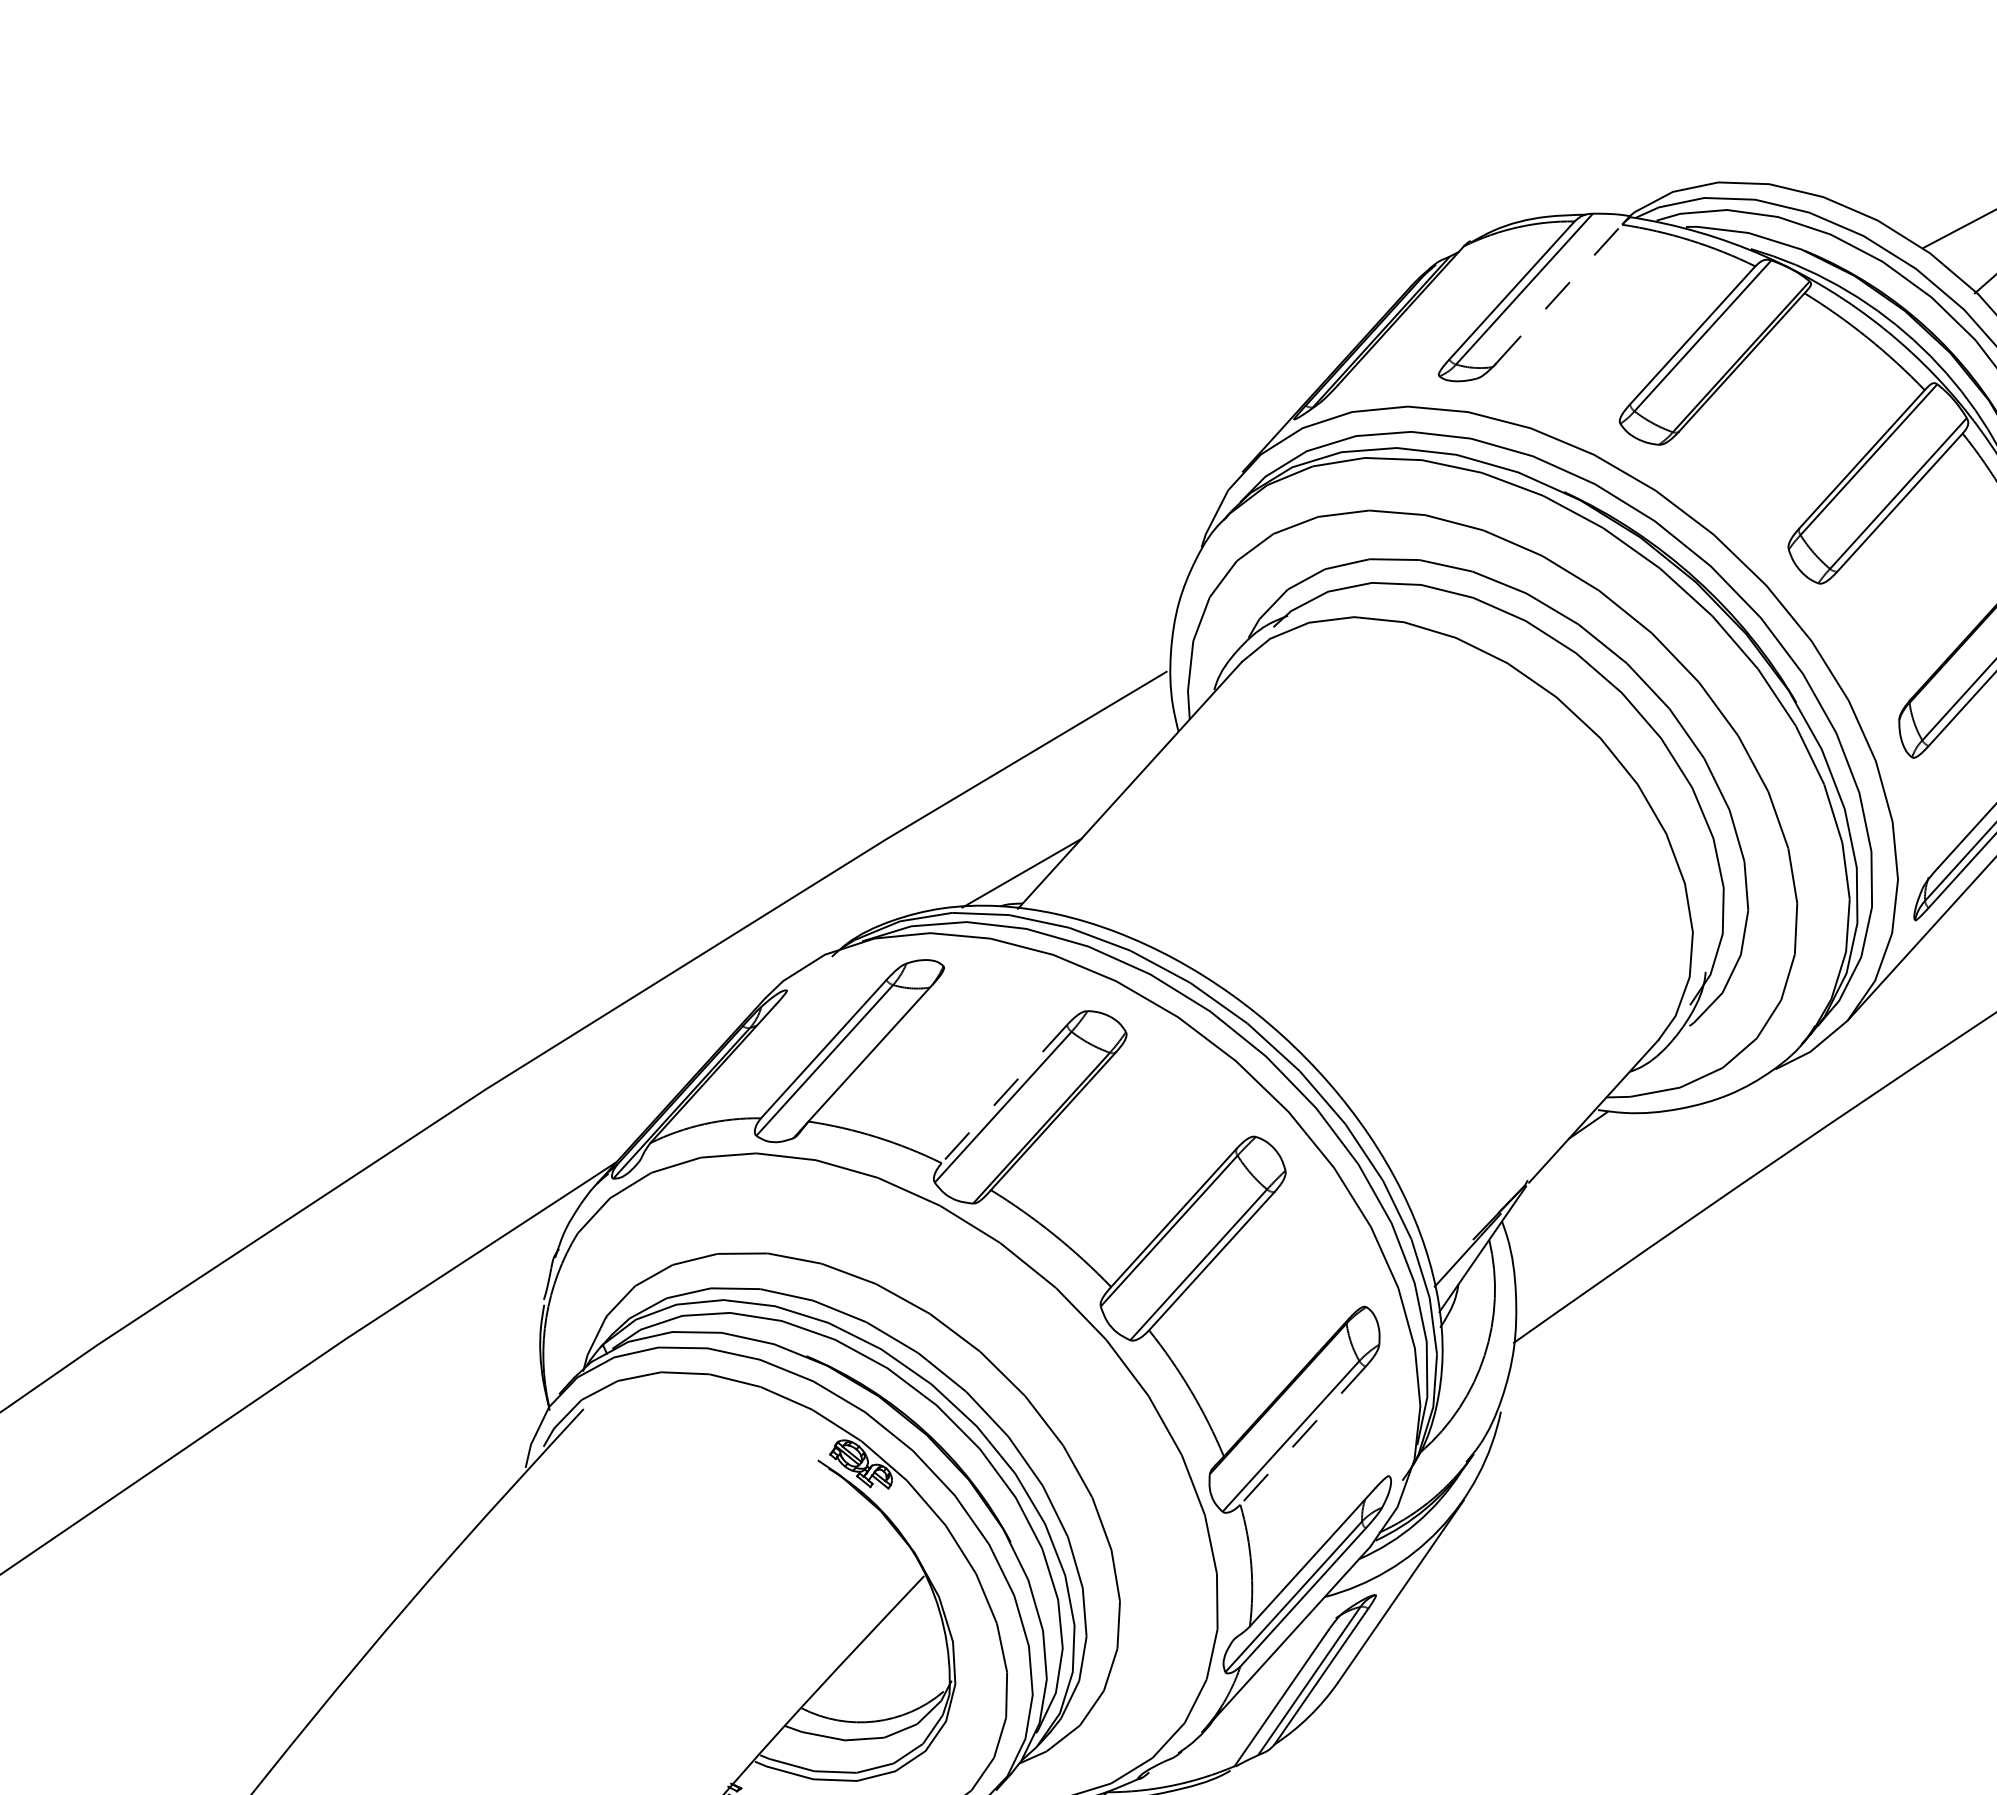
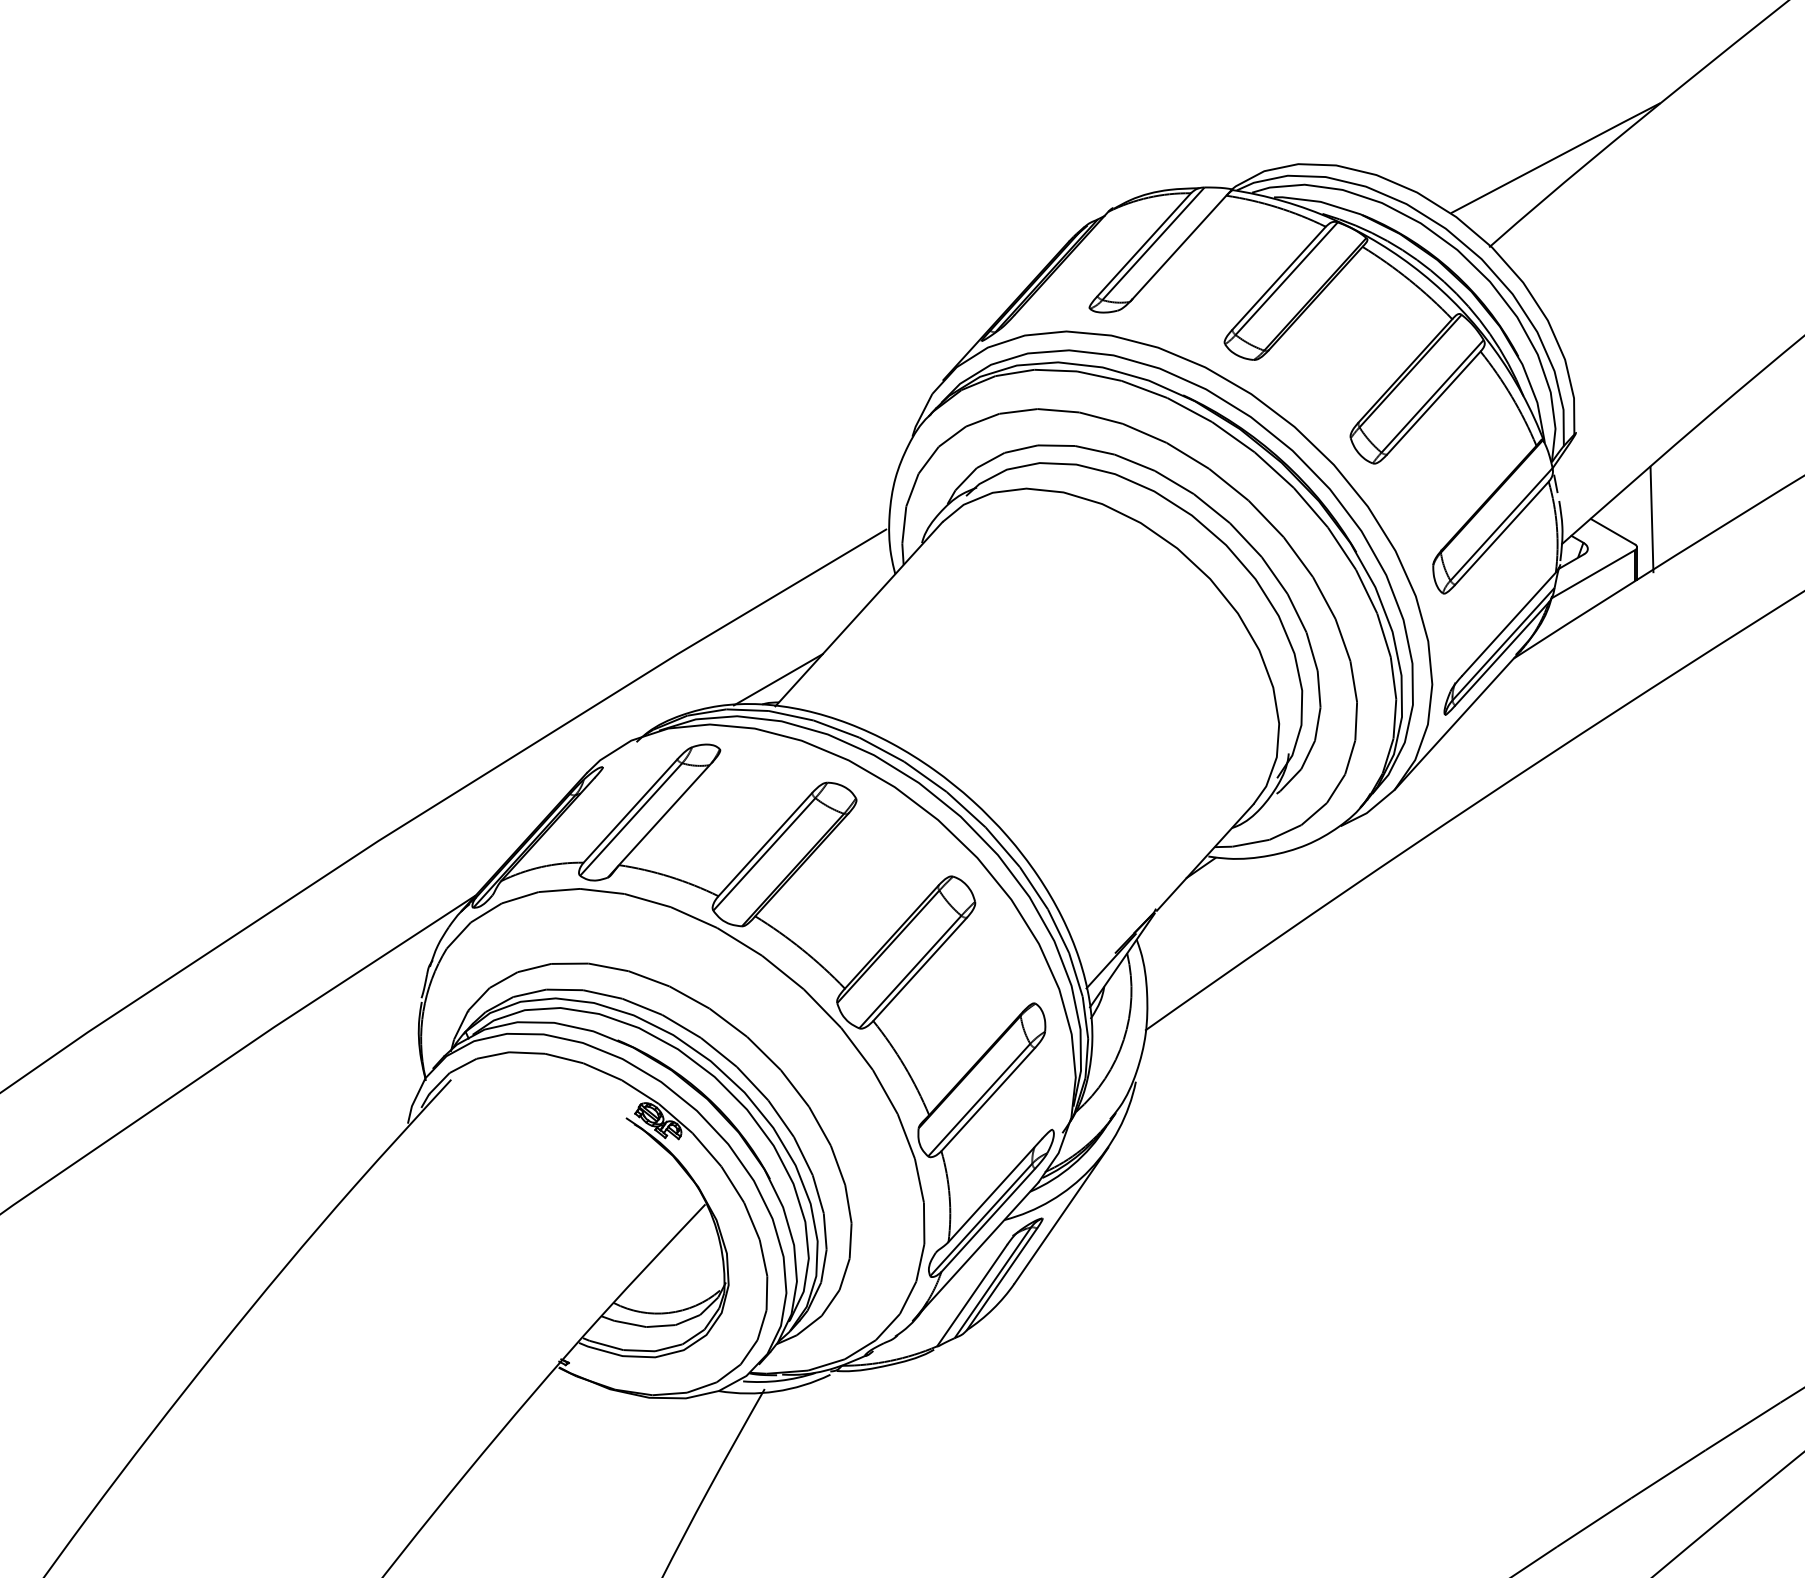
line: (1559, 294) -> (1179, 247), dashed -> solid
line: (1004, 1093) -> (765, 844), dashed -> solid
line: (1303, 1435) -> (988, 1099), dashed -> solid

